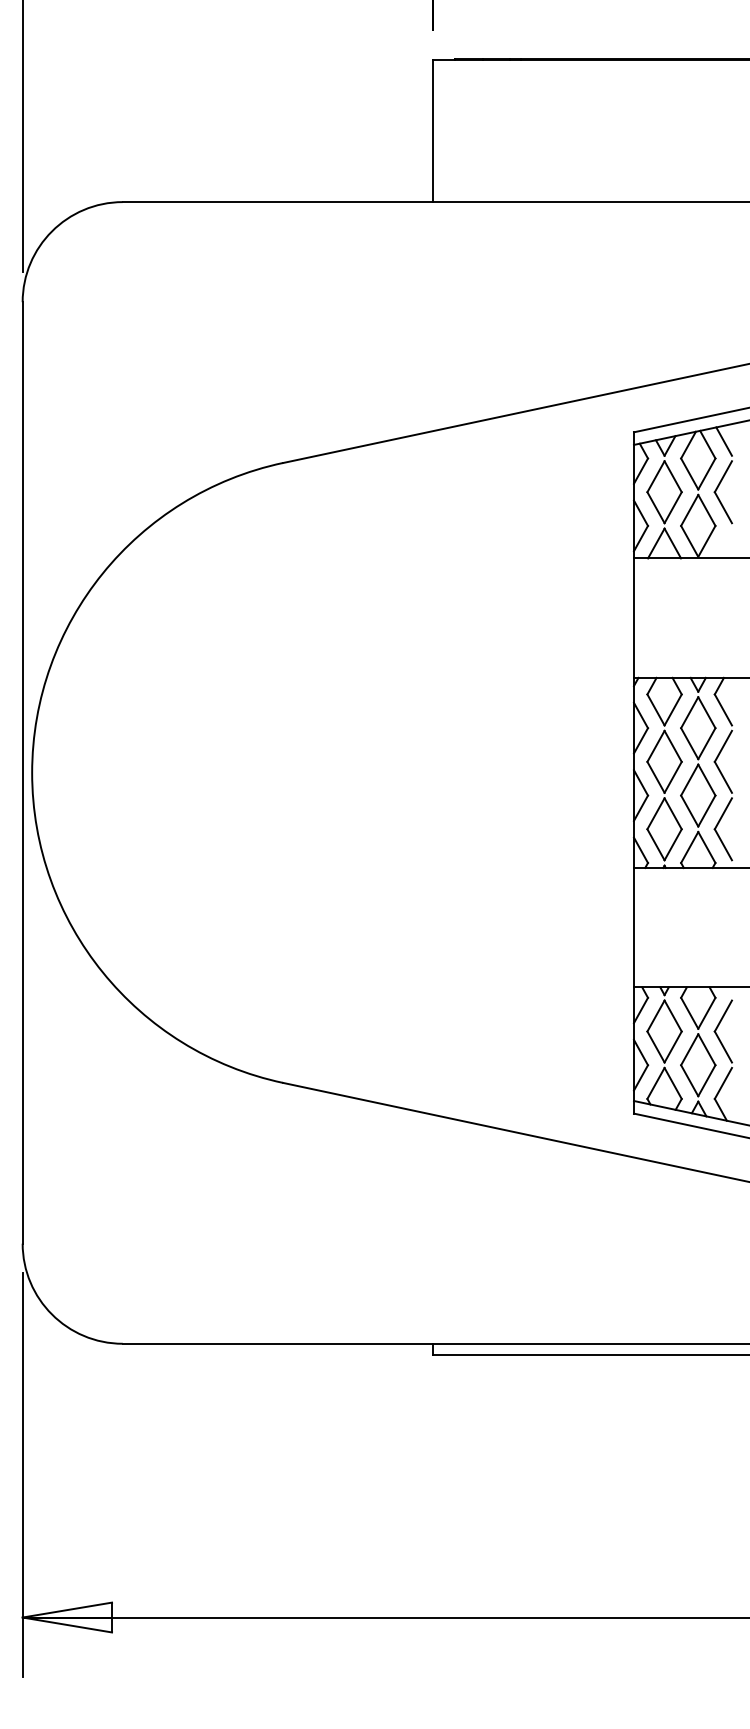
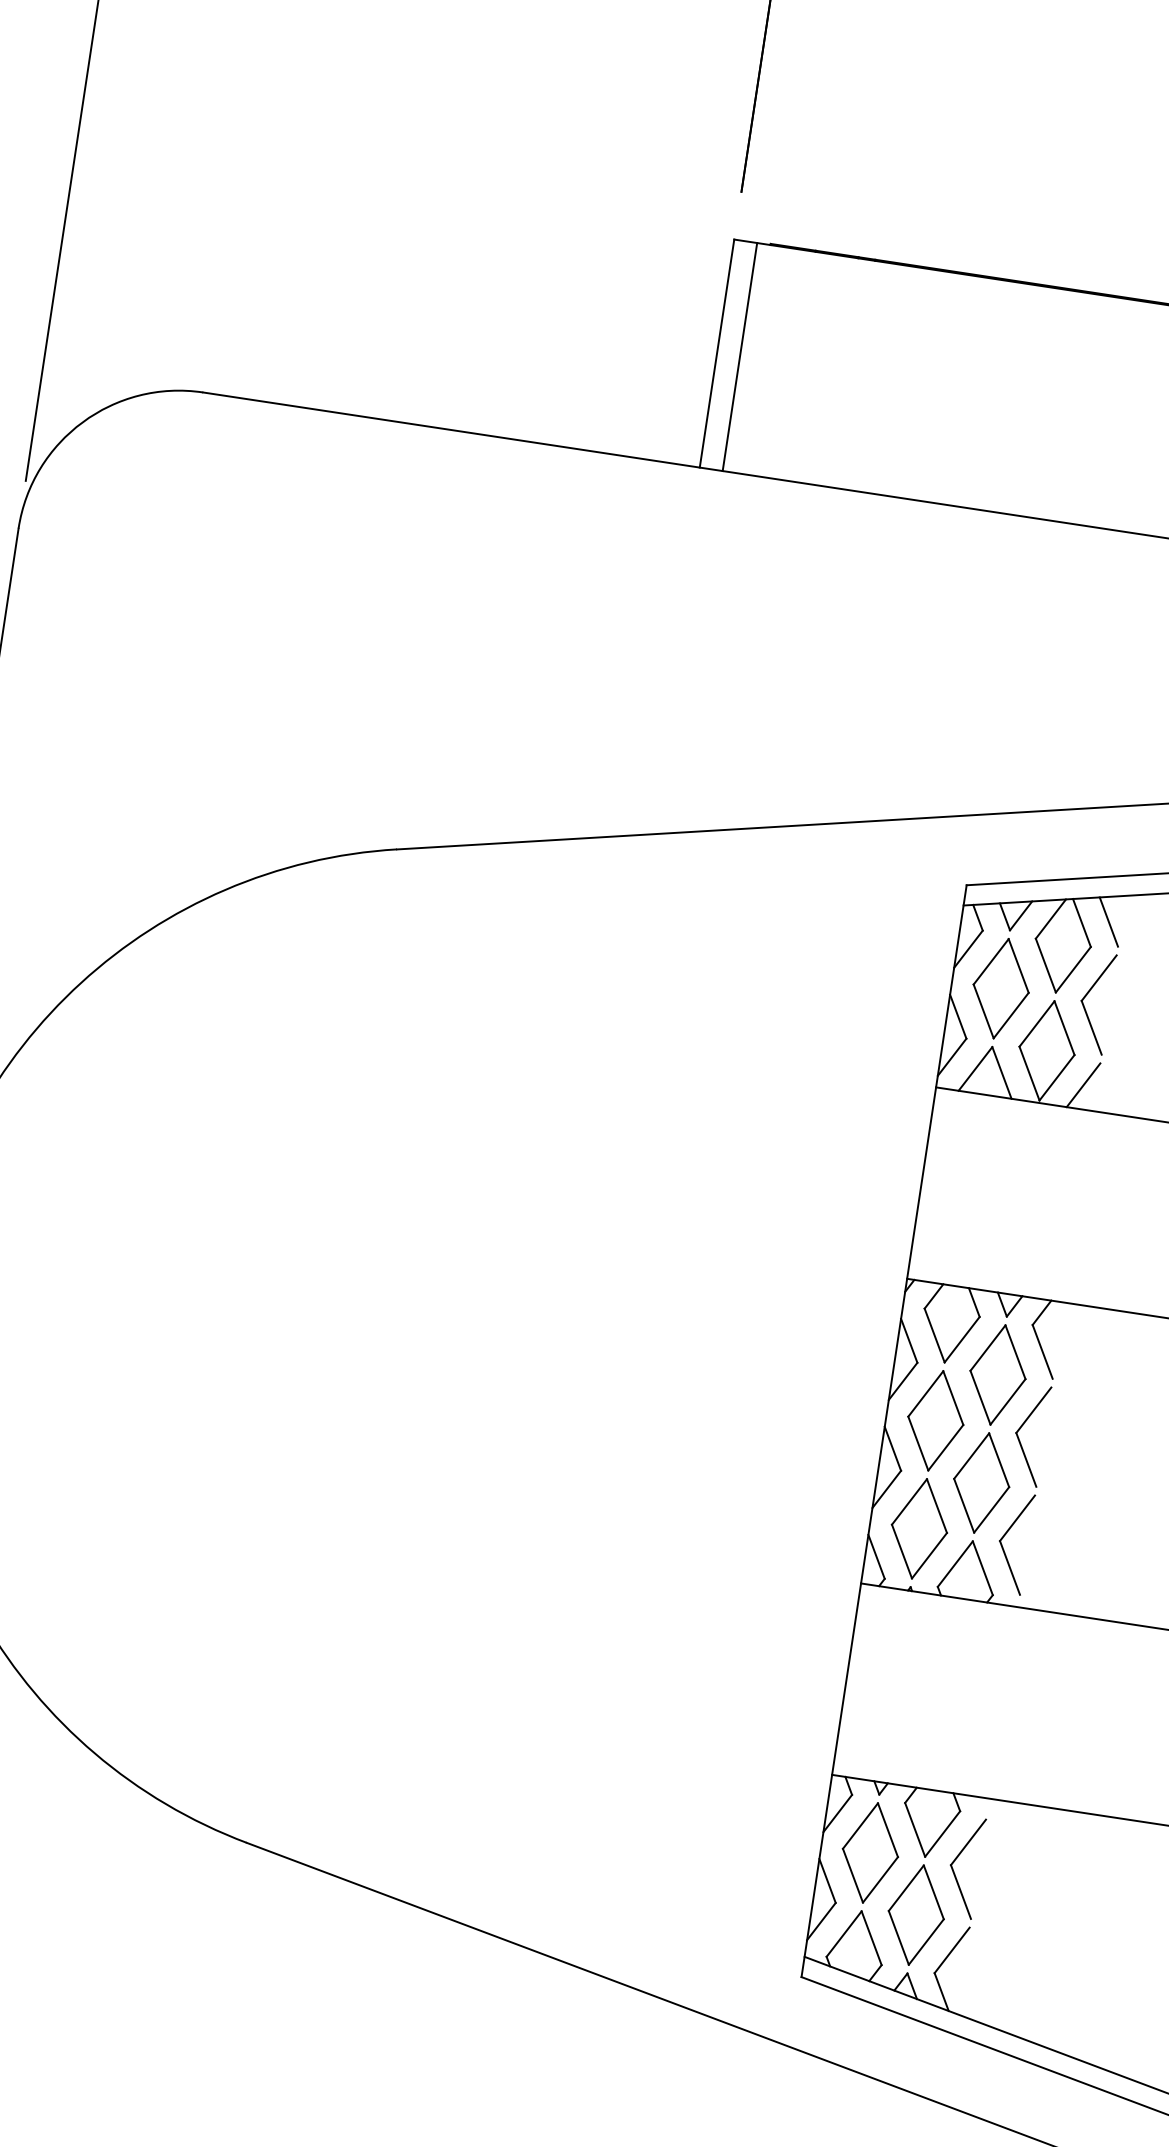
line: (446, 130) -> (739, 356), added
line: (723, 543) -> (1083, 1085), added

